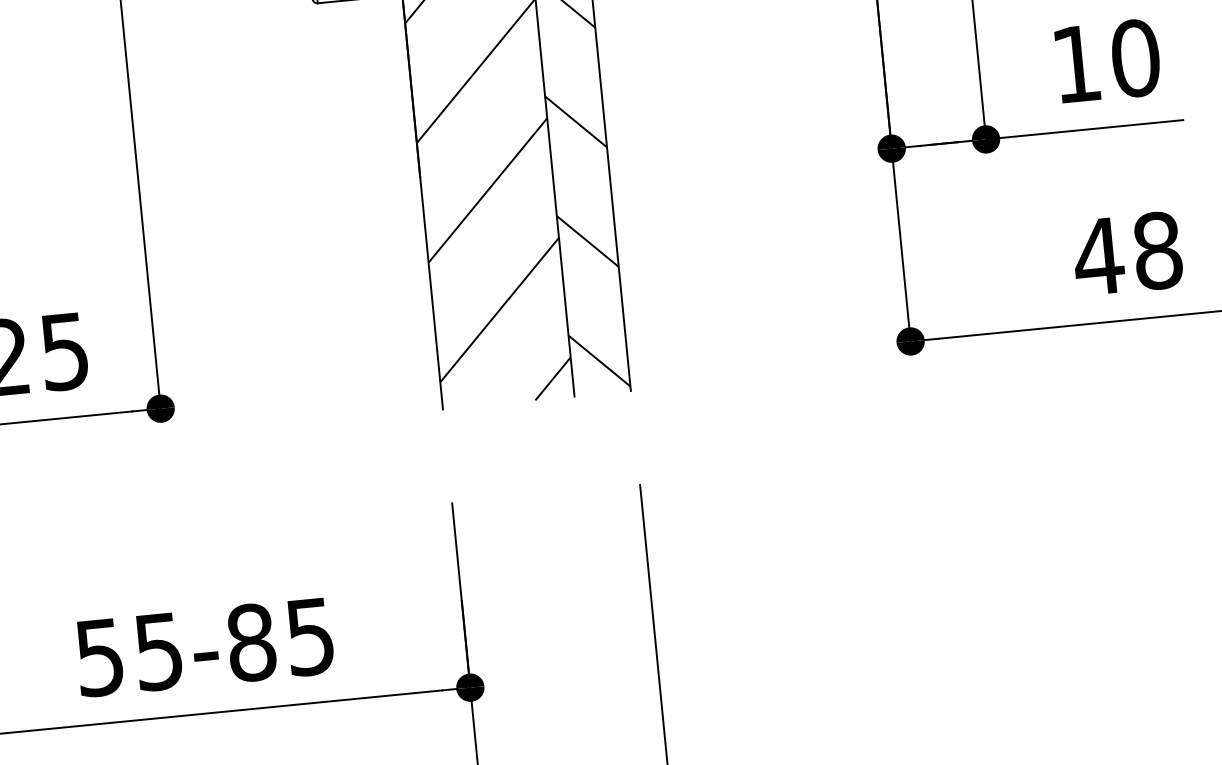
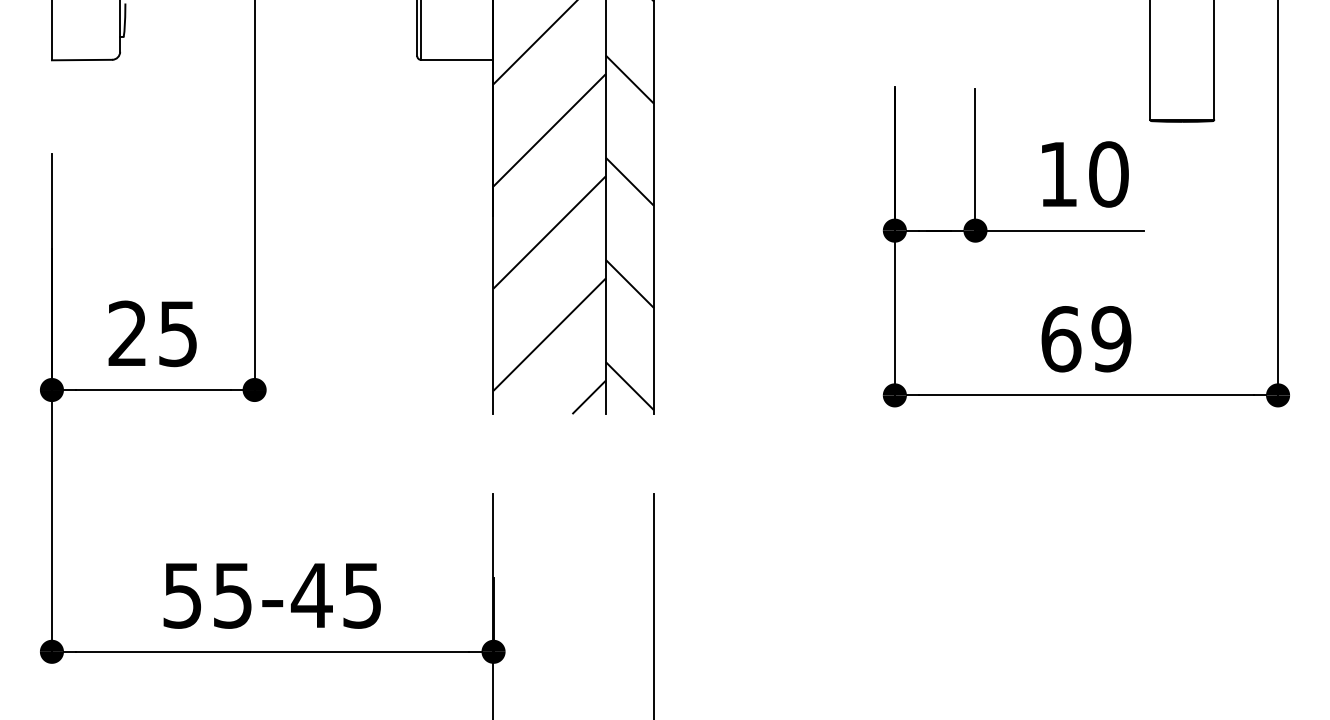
text: (1127, 254) -> (1085, 339), 48 -> 69
text: (250, 642) -> (311, 595), 55-85 -> 55-45

